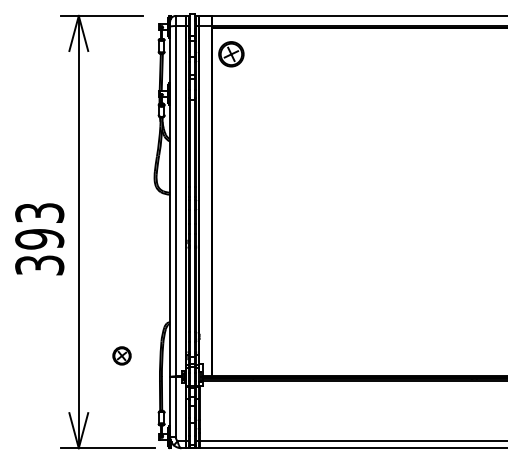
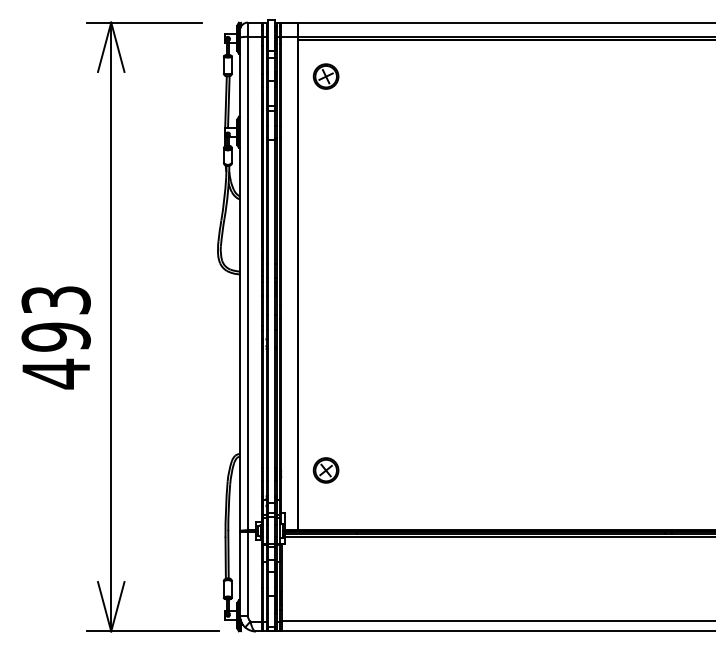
part: (230, 54) -> (325, 76), size x0.71
text: (39, 265) -> (55, 373), 393 -> 493
part: (121, 355) -> (325, 470), moved

